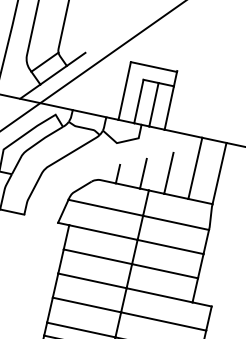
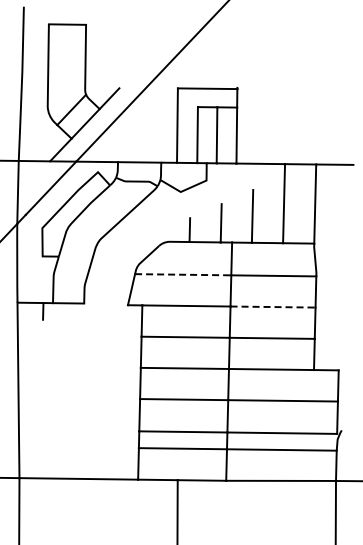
line: (106, 207) -> (183, 274), solid -> dashed
line: (170, 247) -> (273, 307), solid -> dashed

